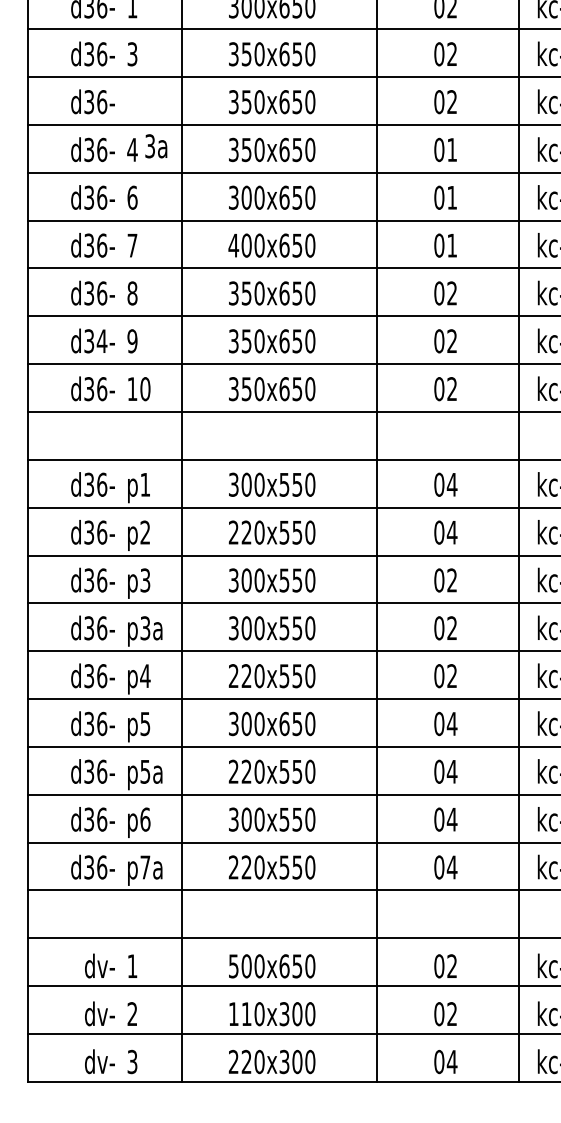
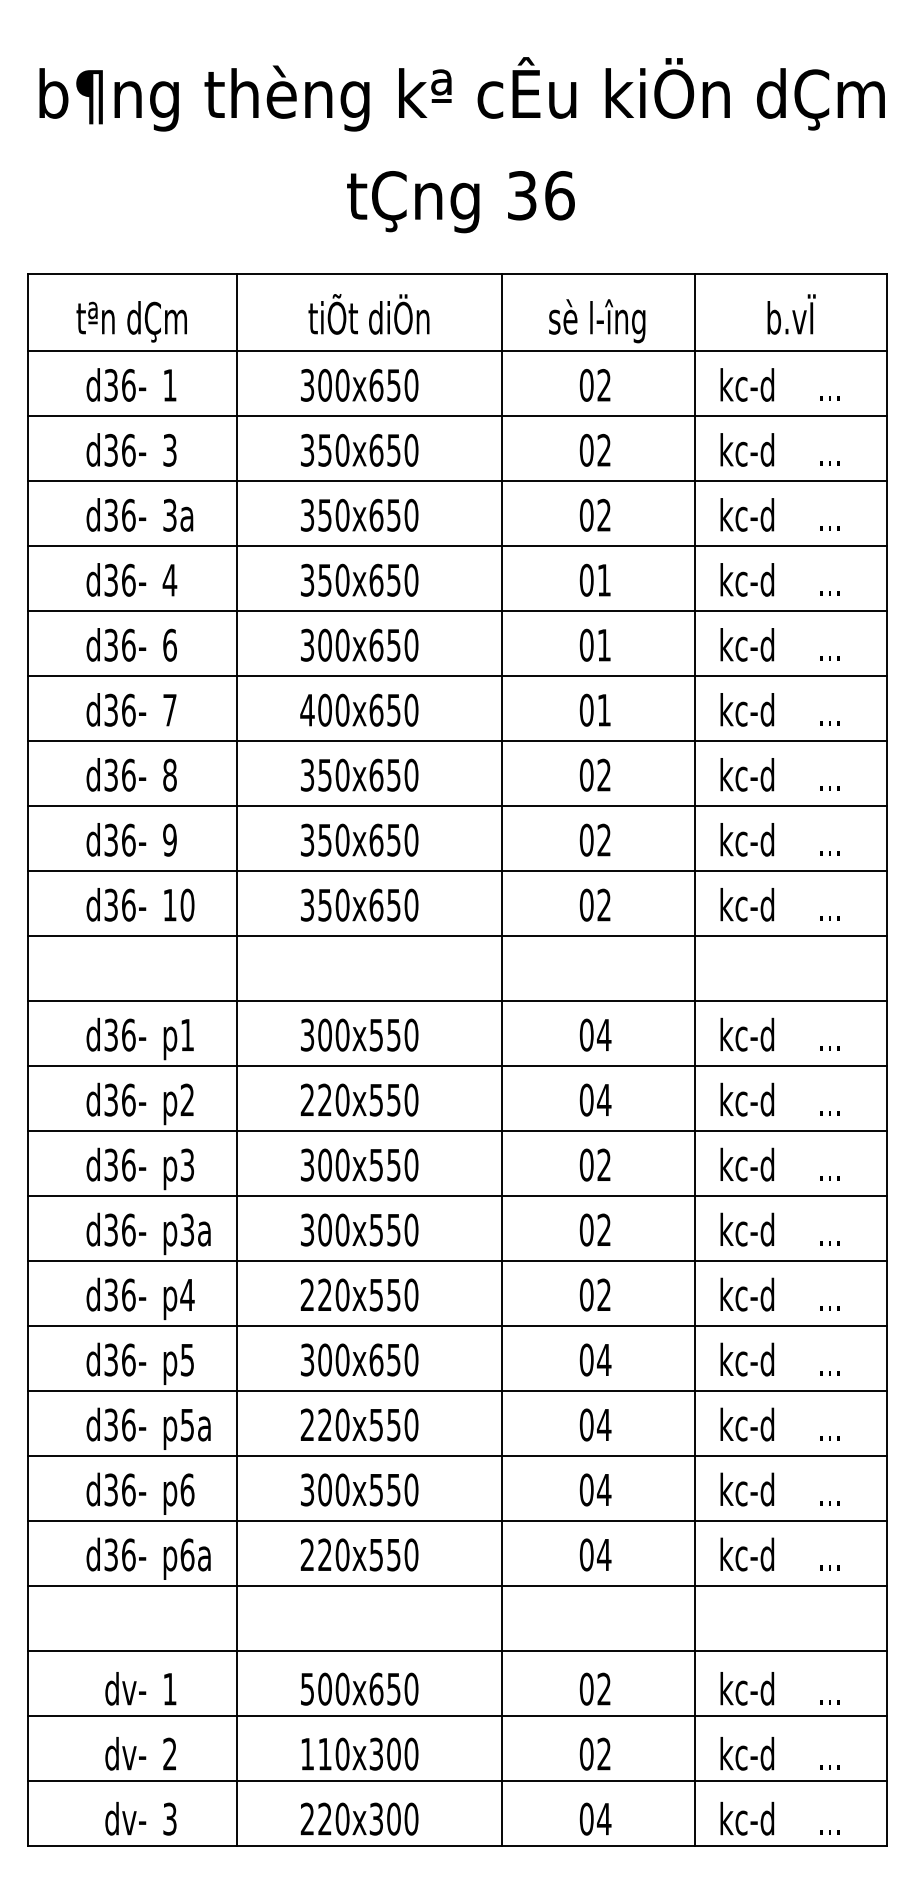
text: (156, 145) -> (178, 514), moved
text: (101, 340) -> (128, 839), d34- -> d36-
text: (145, 867) -> (187, 1554), p7a -> p6a

